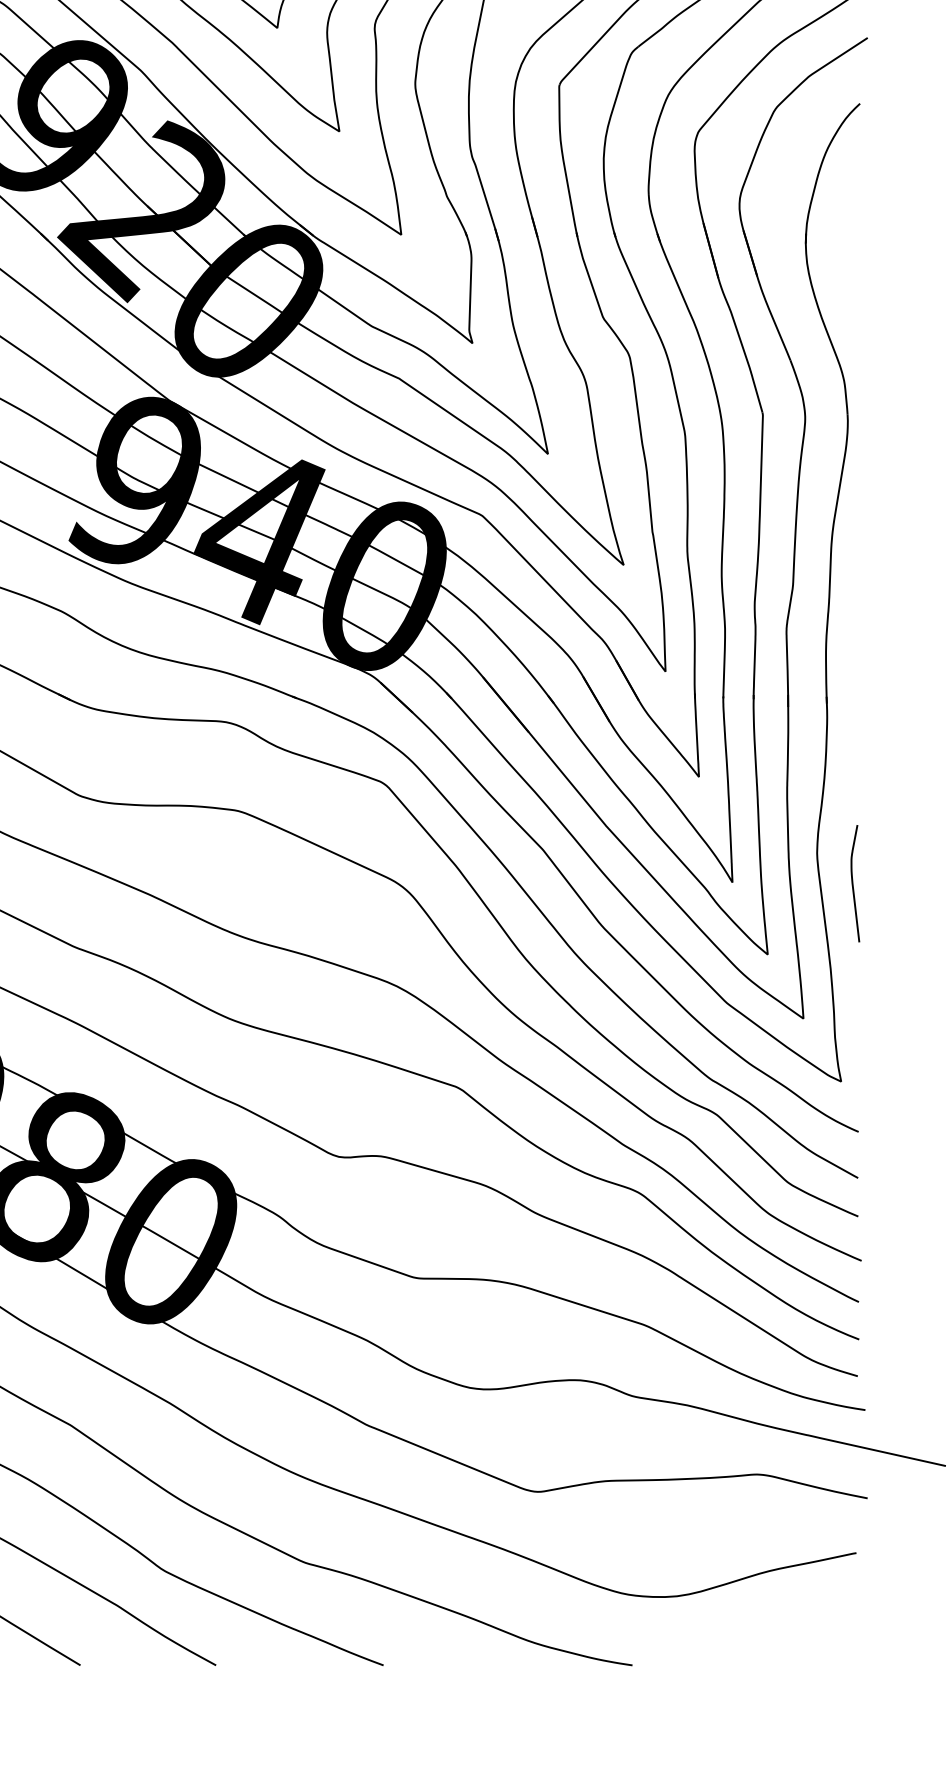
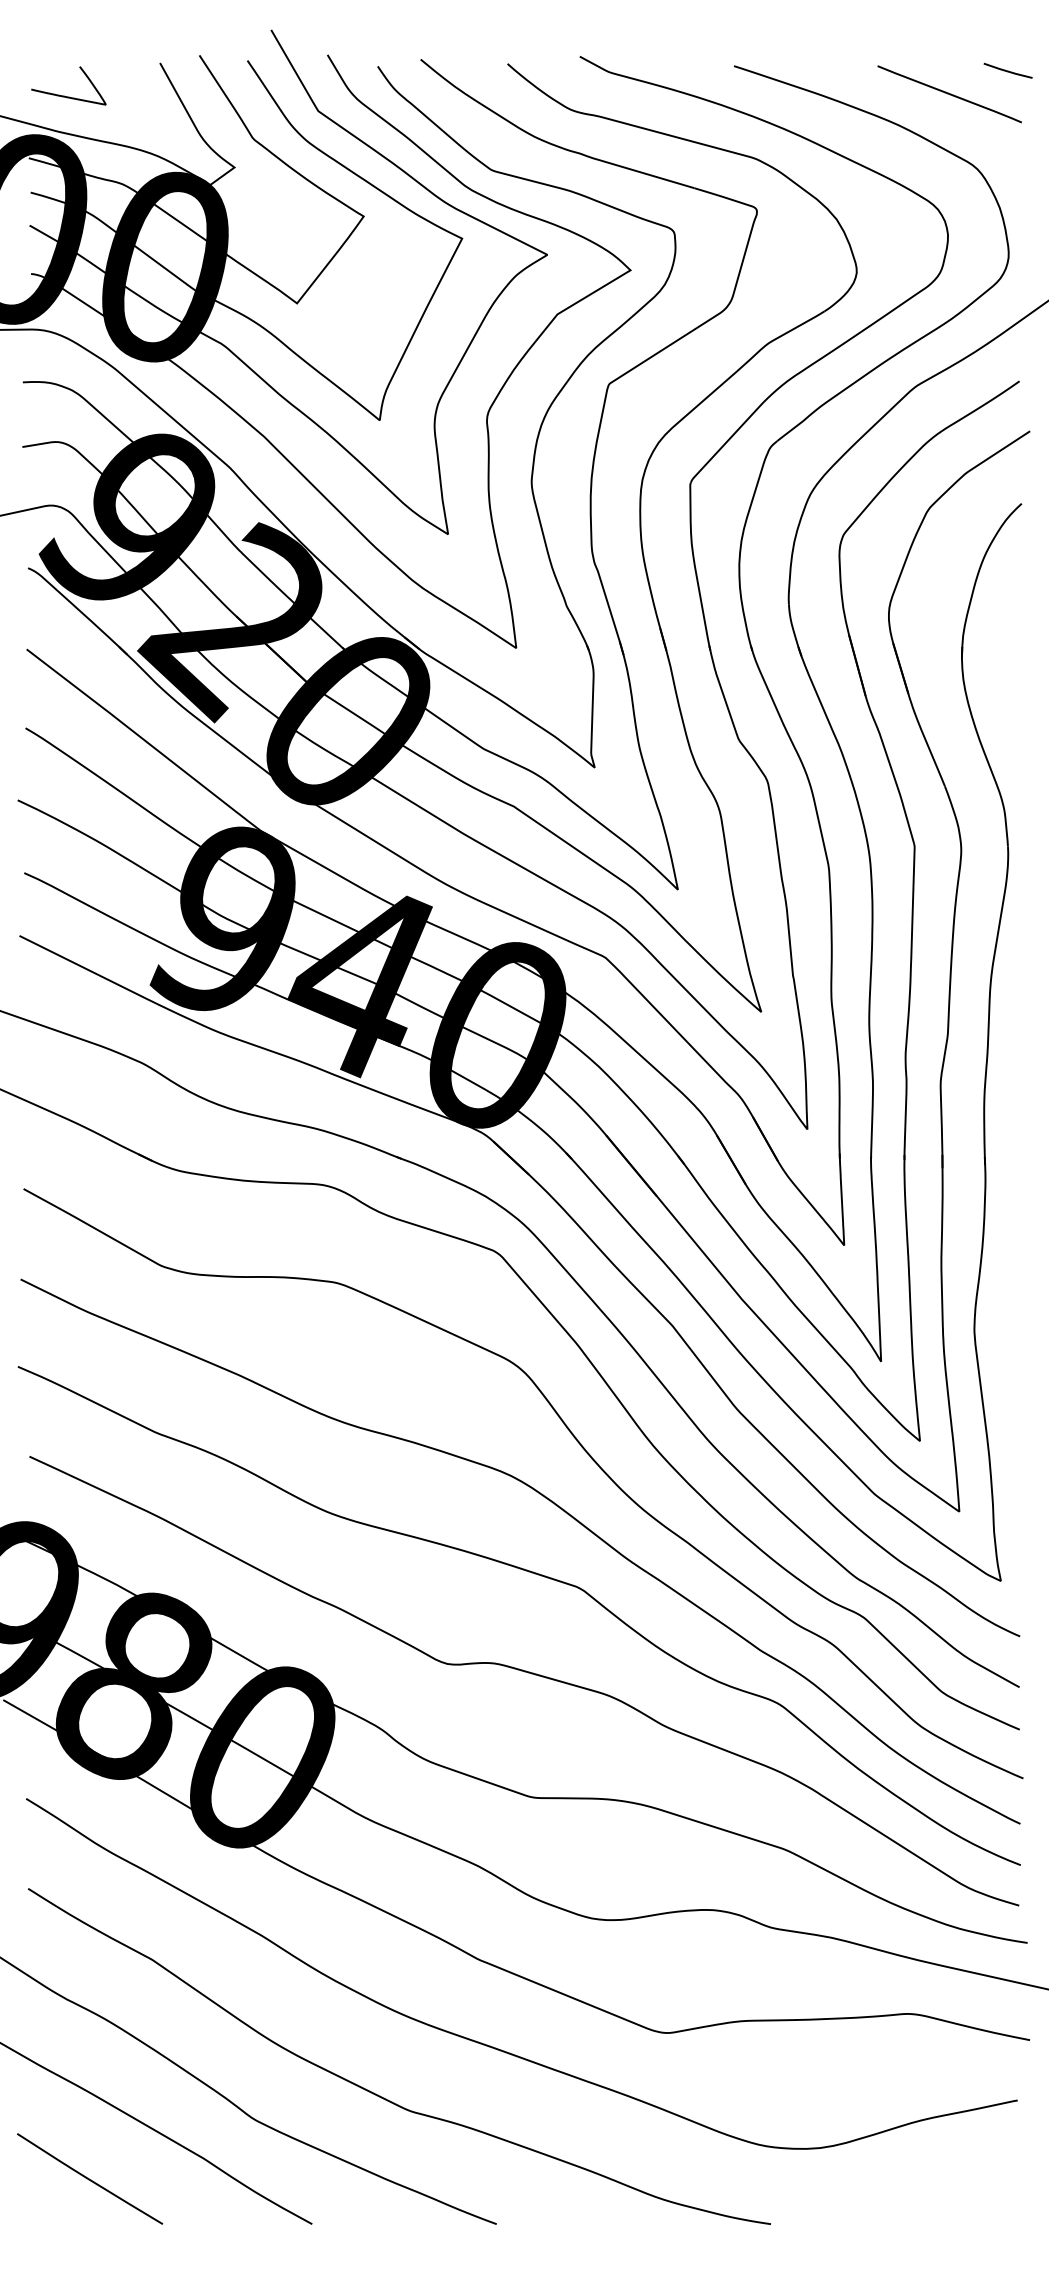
curve: (853, 883) -> (1014, 1362), removed

